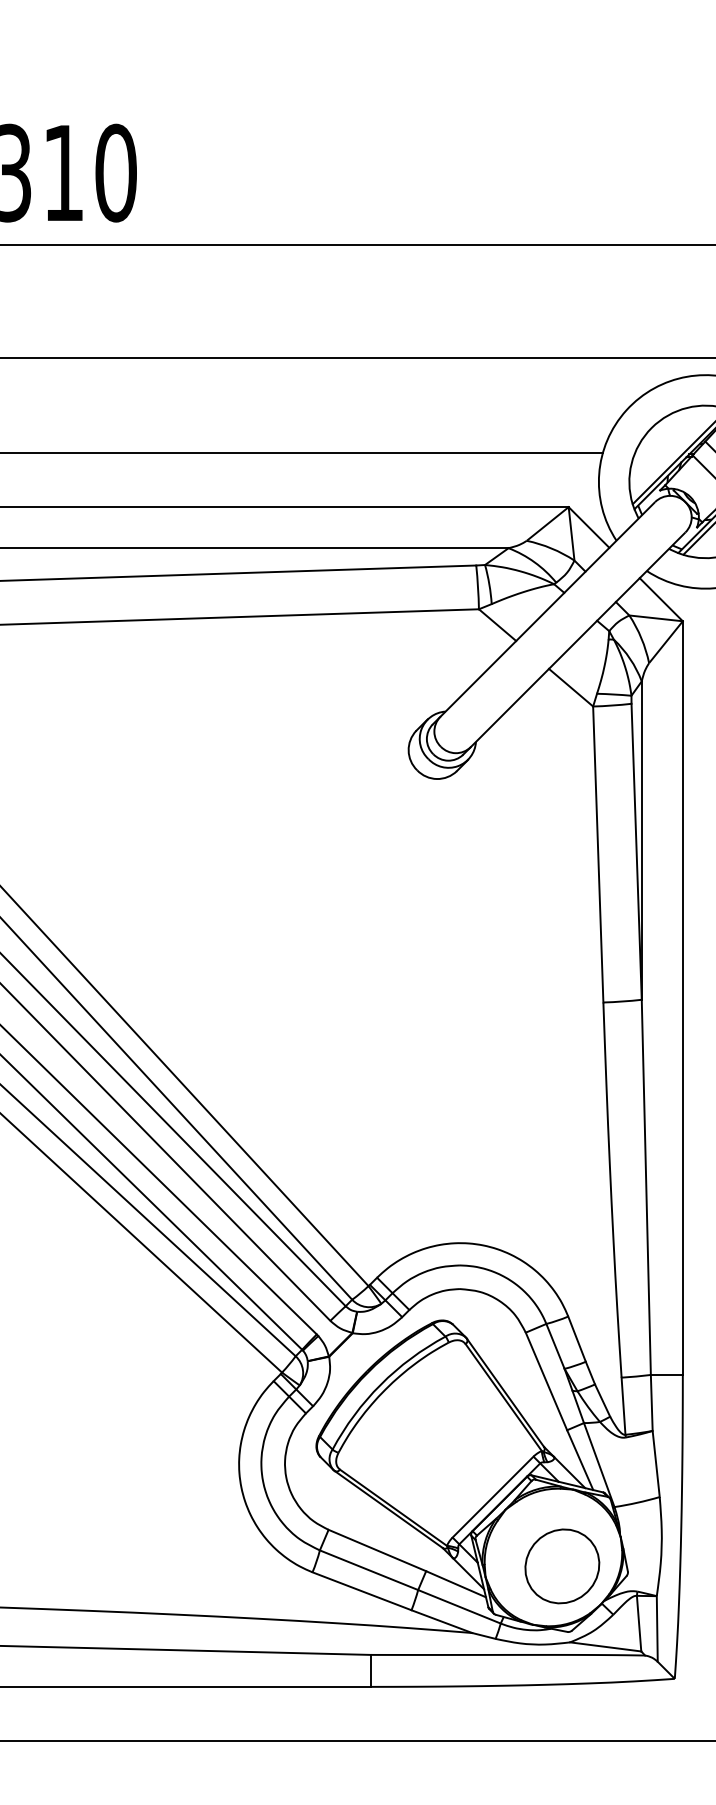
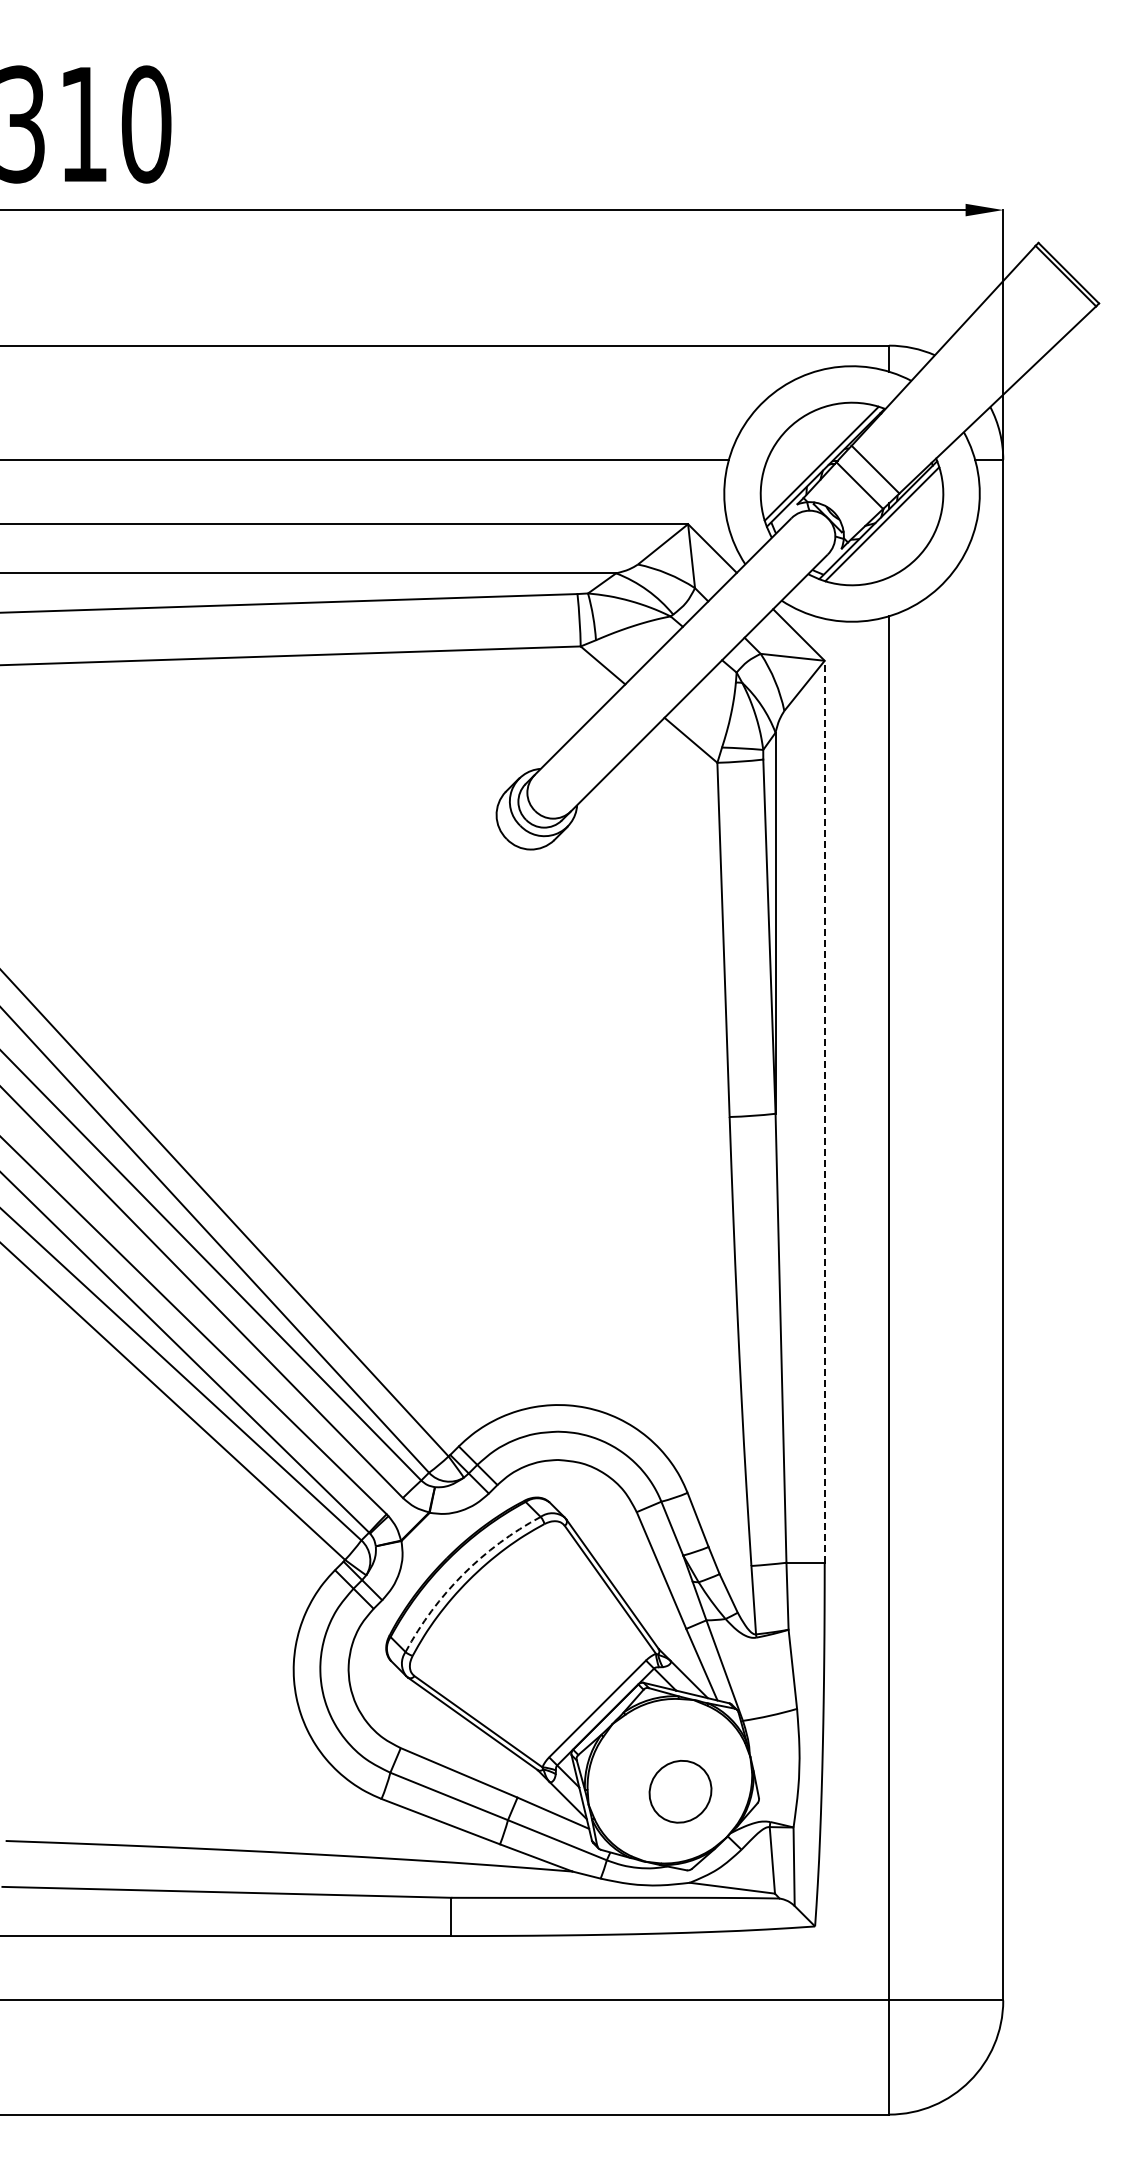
line: (682, 997) -> (824, 1111), solid -> dashed
arc: (381, 1384) -> (463, 1574), solid -> dashed
part: (562, 1566) -> (680, 1791), size x0.7

